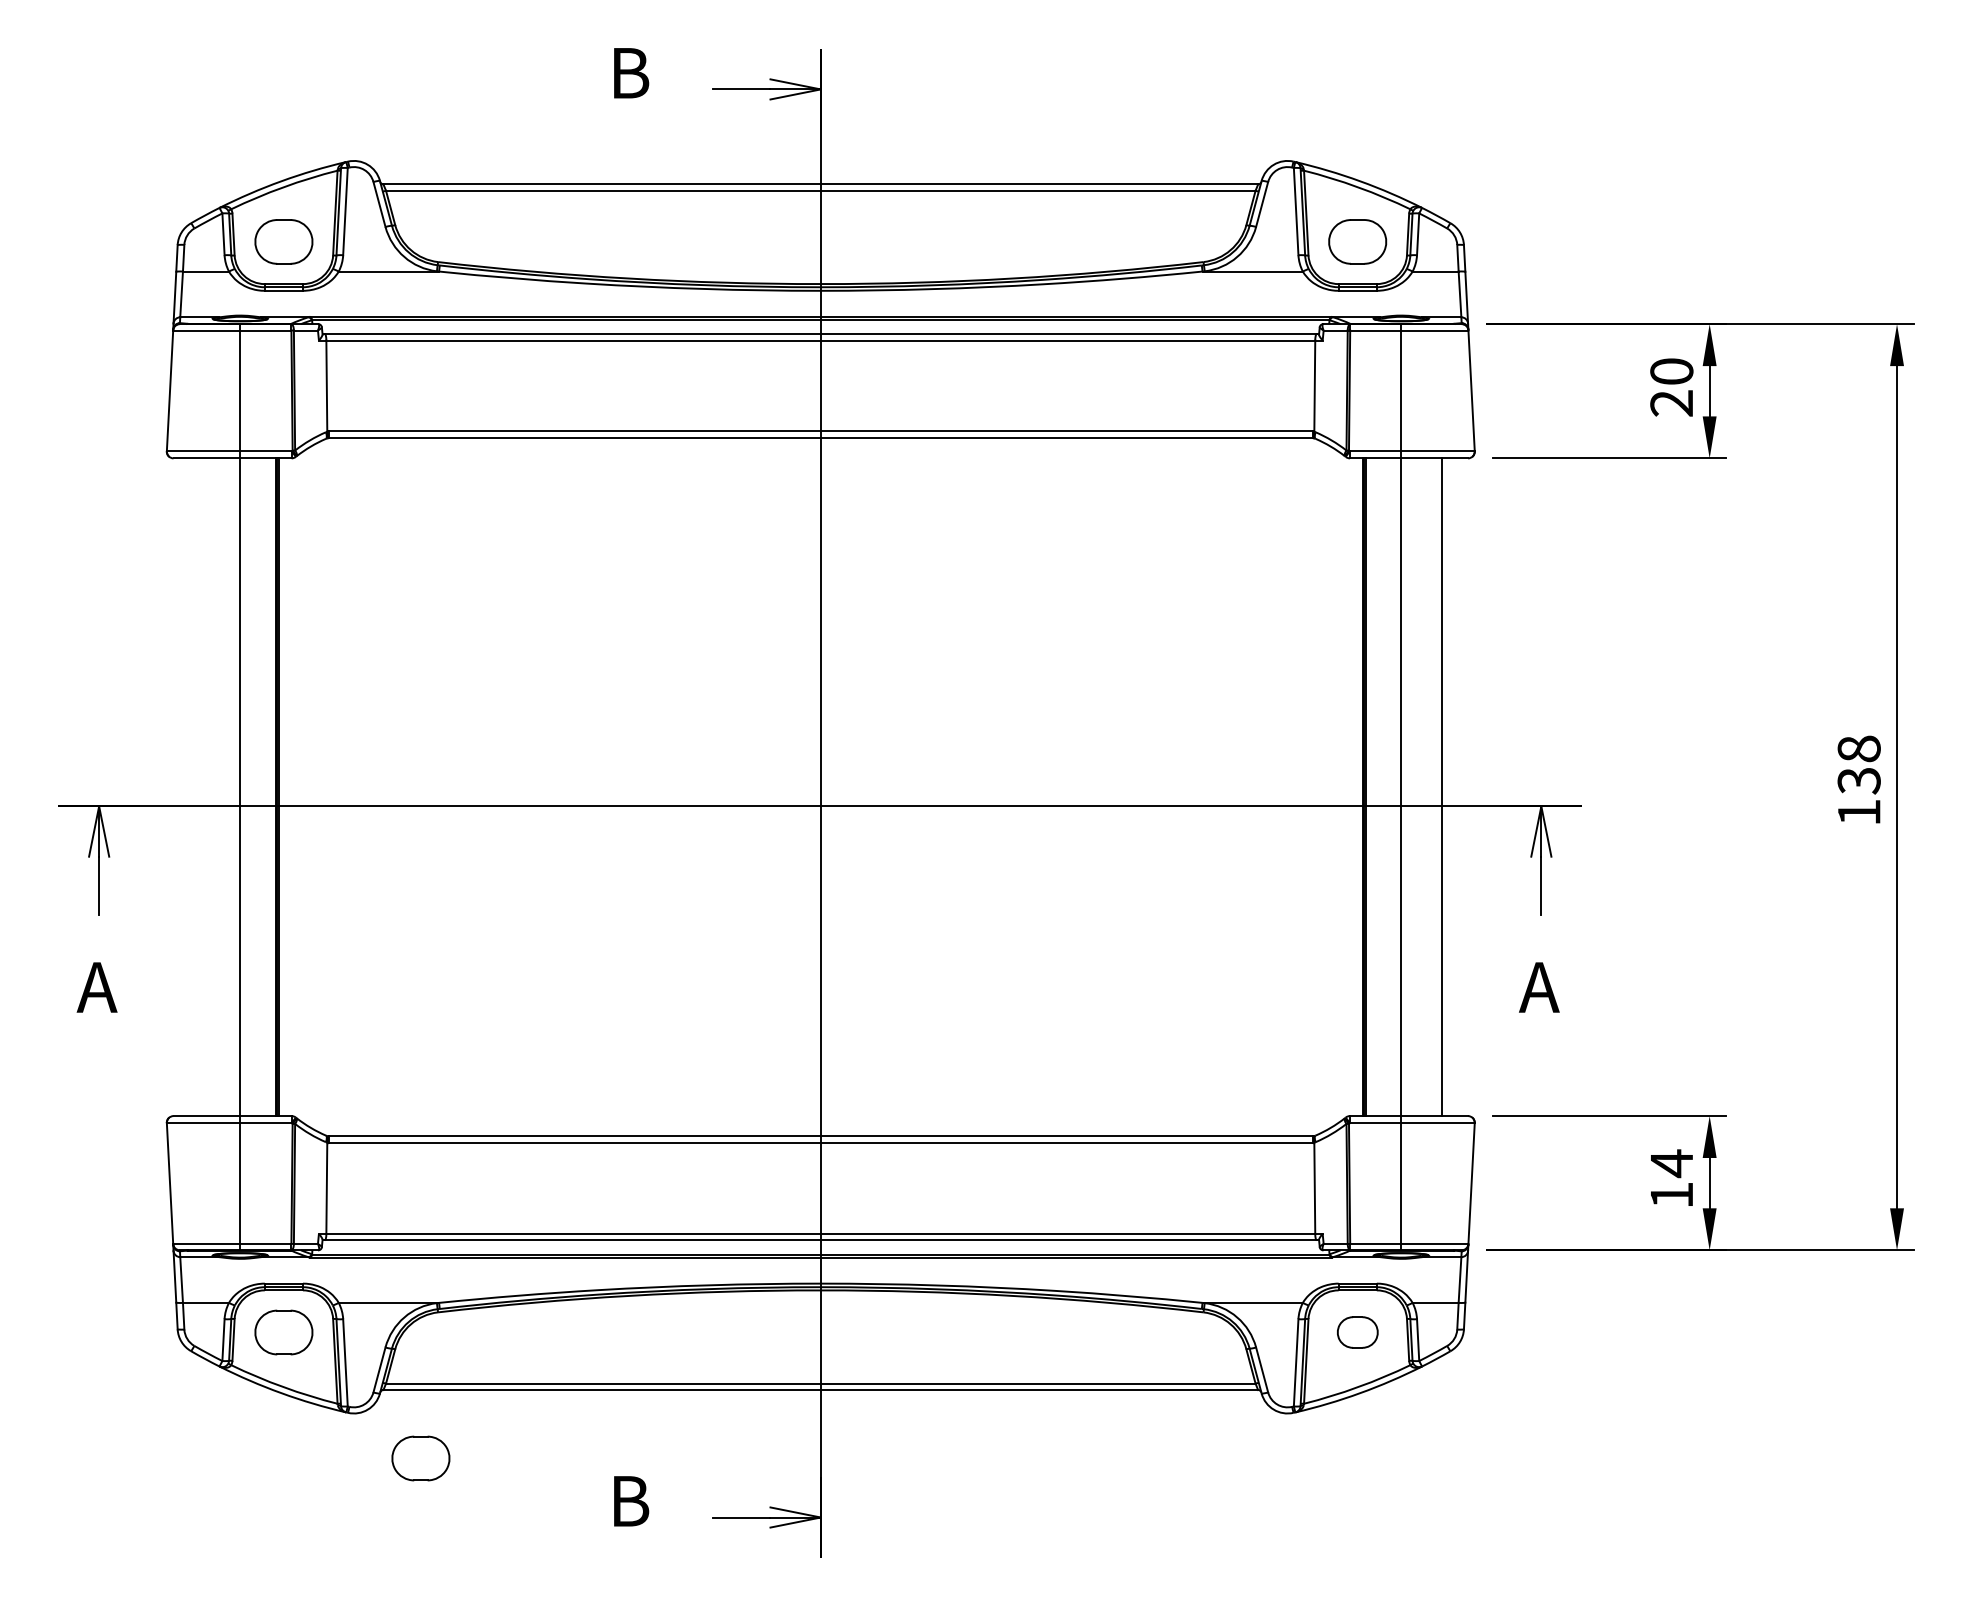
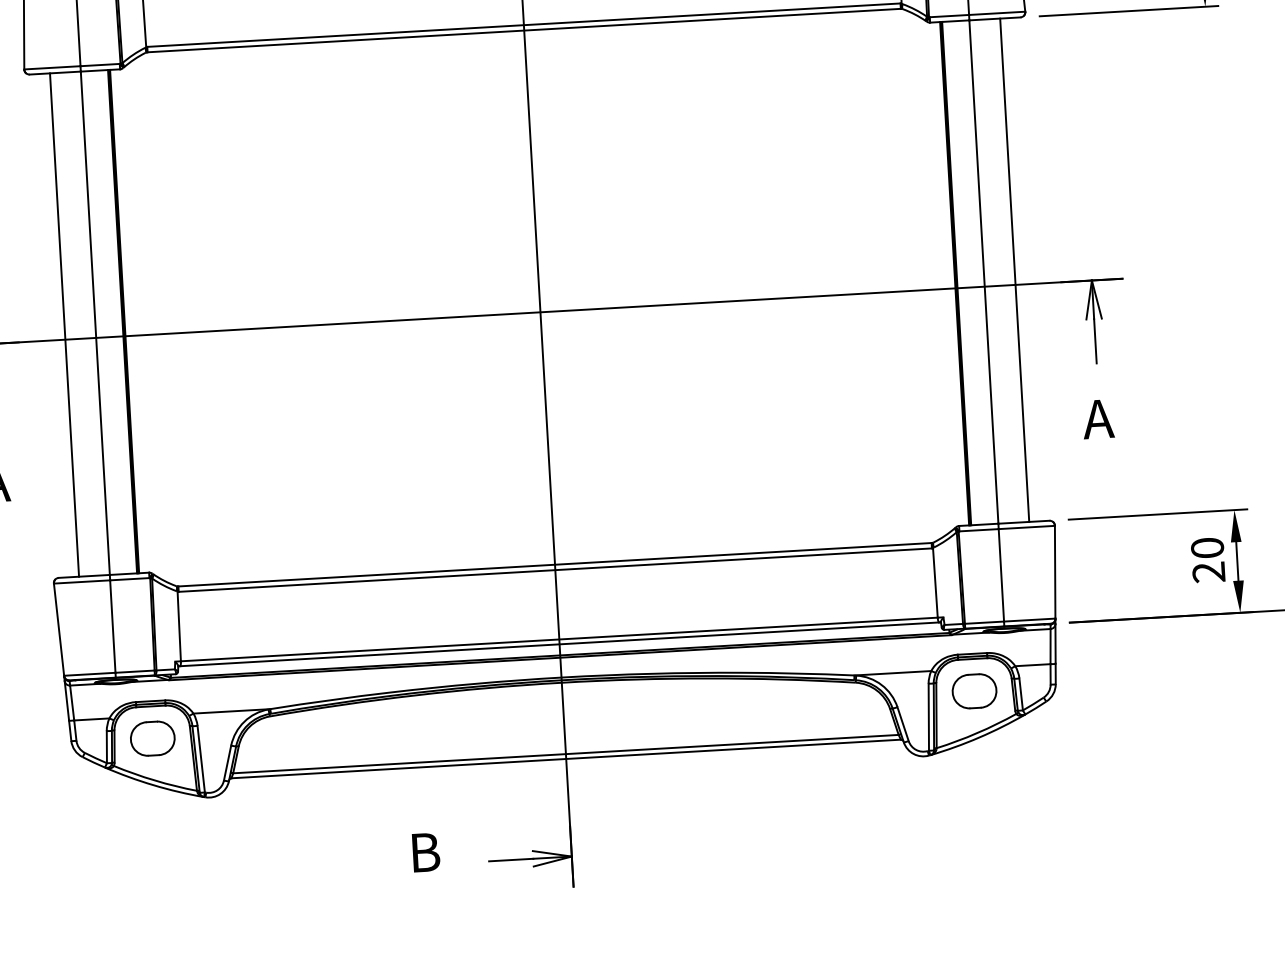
line: (200, 787) -> (64, 325), added
text: (1671, 1178) -> (1207, 559), 14 -> 20
part: (1357, 1332) -> (974, 691), size x1.43
part: (420, 1458) -> (262, 829), removed

